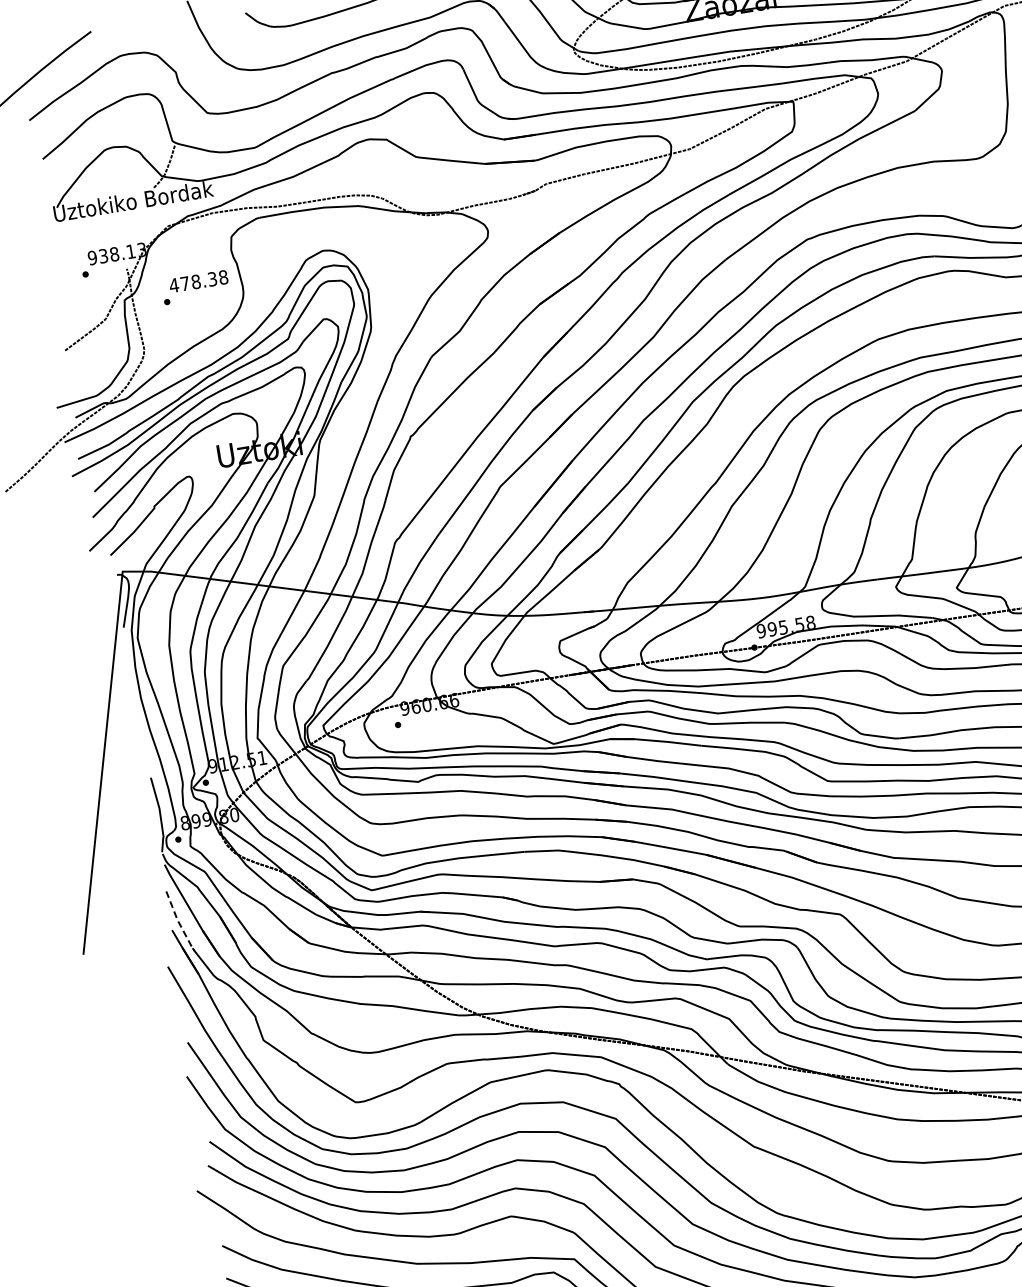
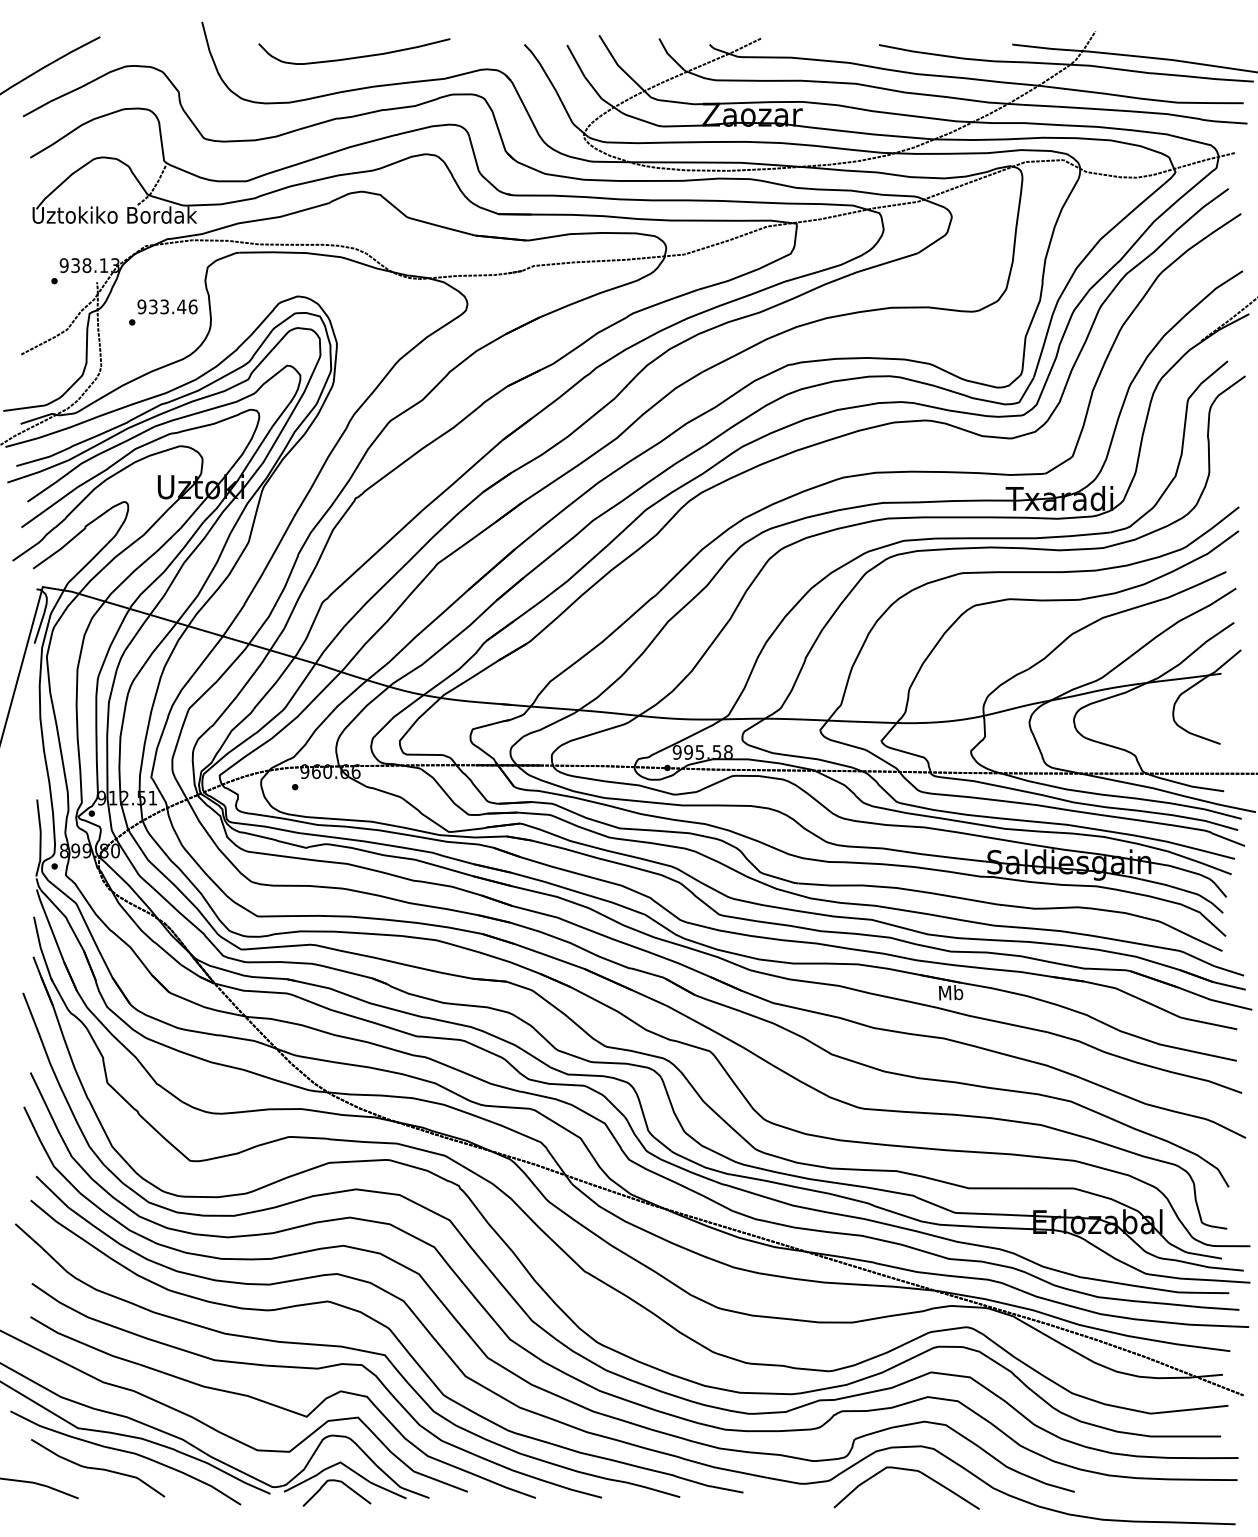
text: (198, 281) -> (167, 306), 478.38 -> 933.46
line: (178, 922) -> (41, 950), dashed -> solid

